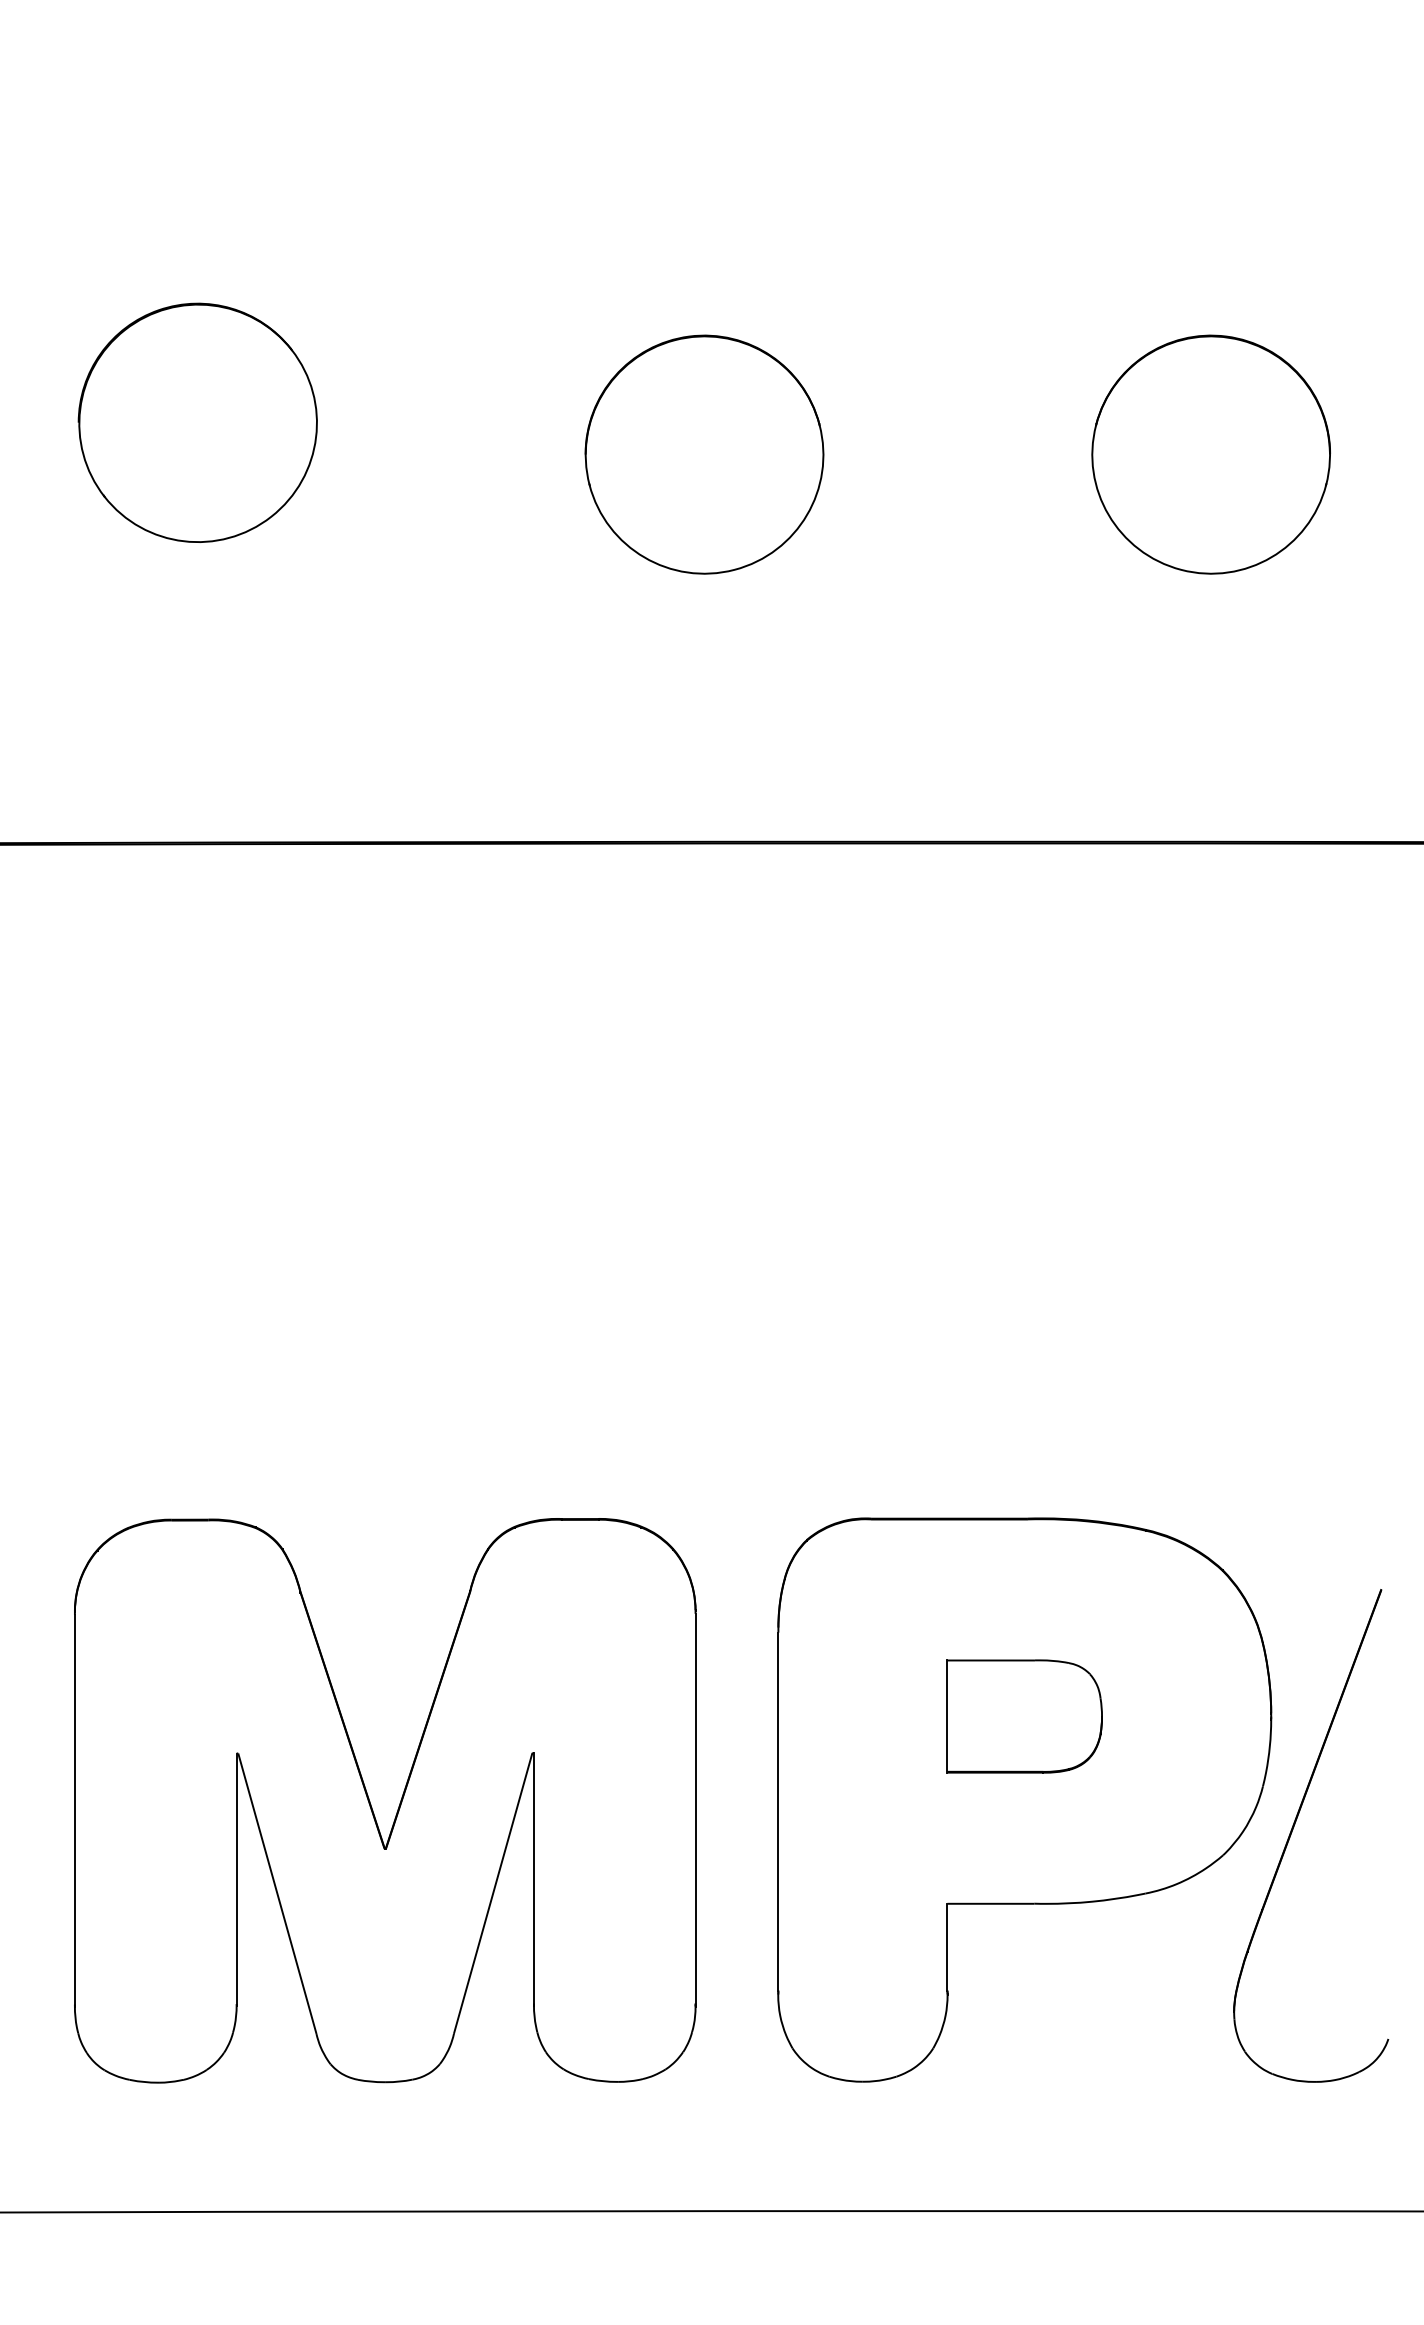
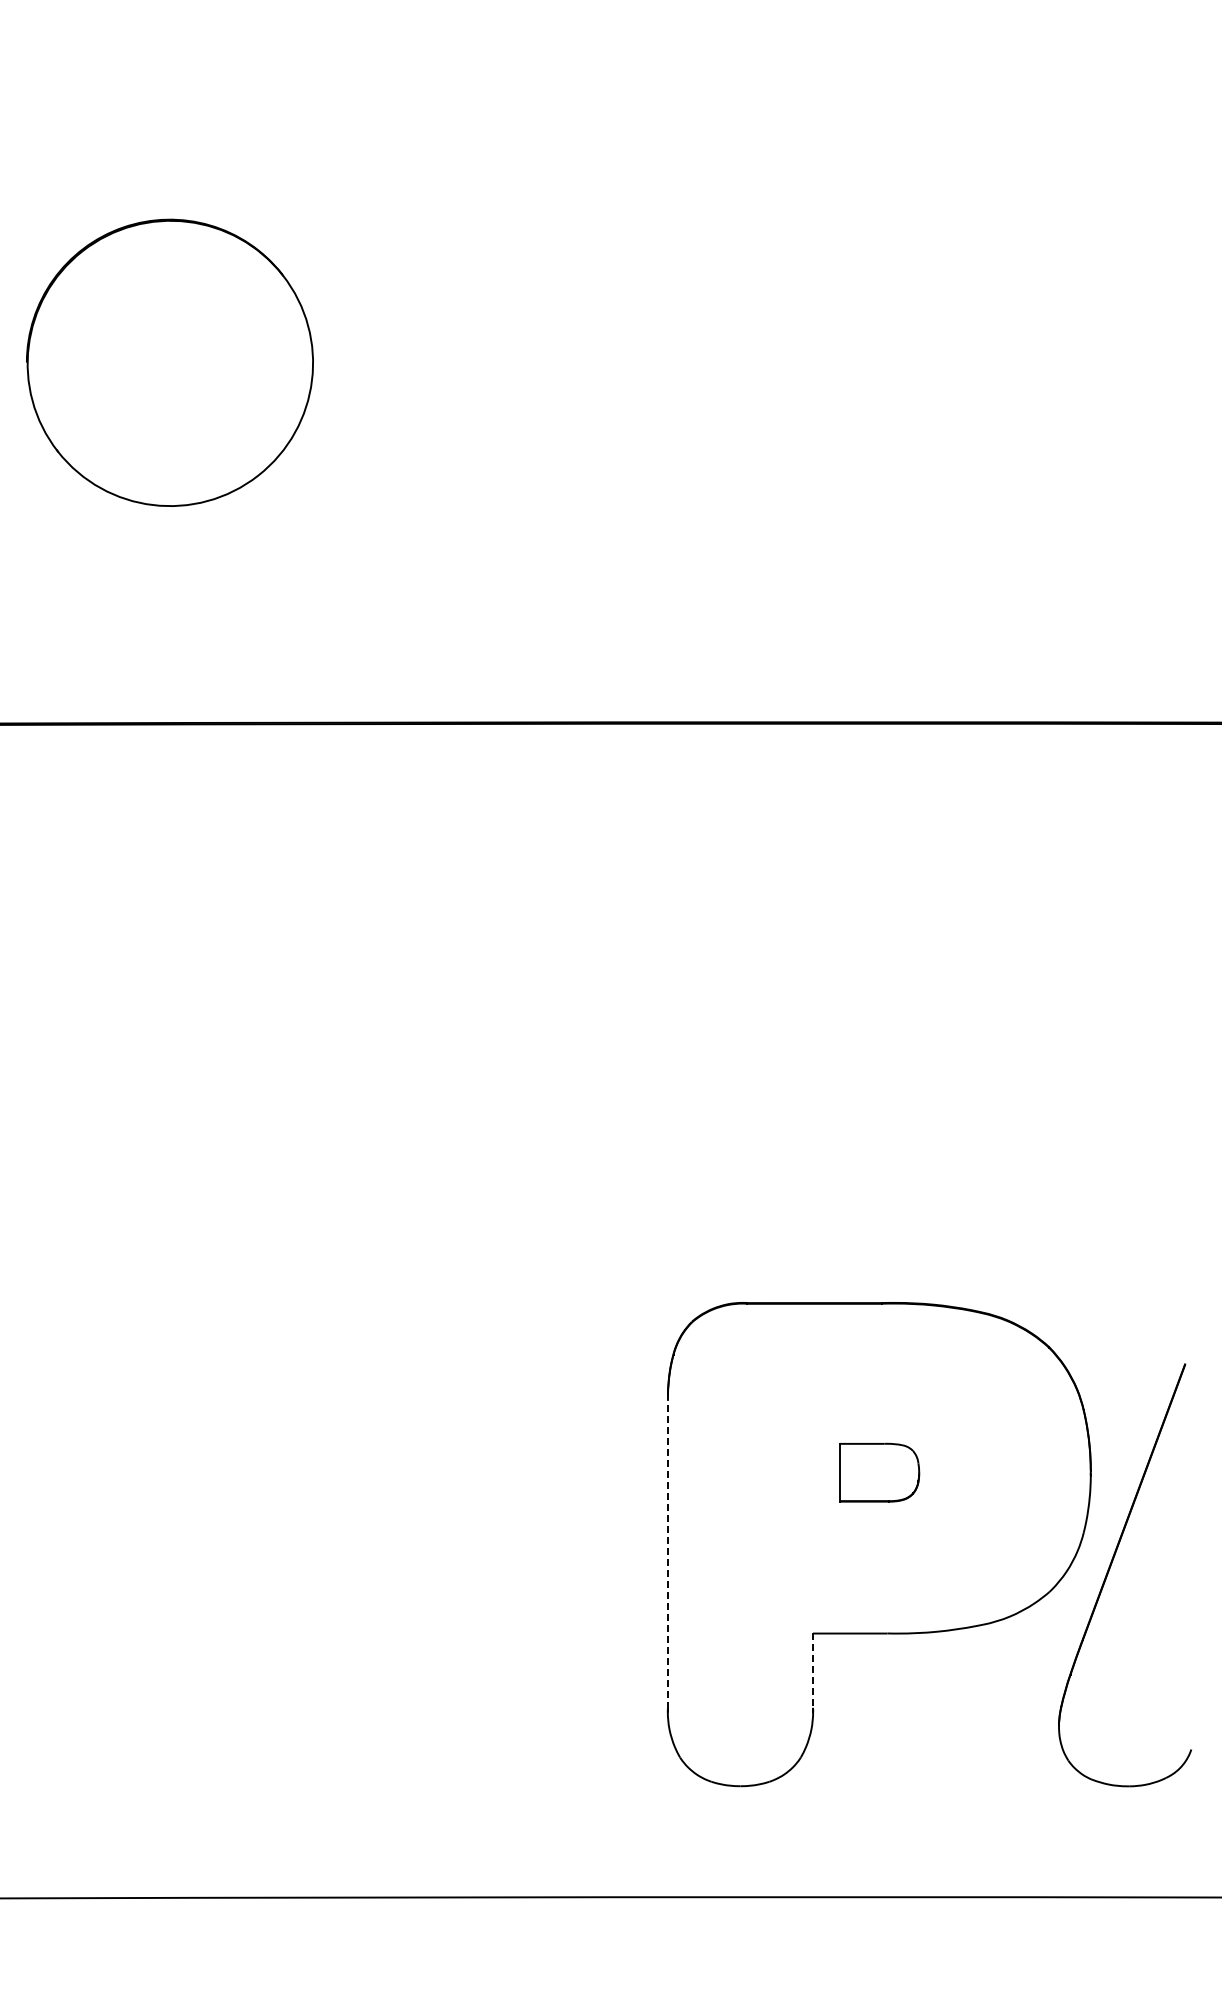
part: (197, 422) -> (169, 362), size x1.4
part: (704, 455) -> (604, 390), removed
part: (1211, 455) -> (1039, 390), removed
part: (1024, 1716) -> (879, 1472), size x0.6
part: (372, 1805) -> (319, 1549), removed
line: (777, 1811) -> (667, 1554), solid -> dashed
line: (946, 1946) -> (812, 1670), solid -> dashed

